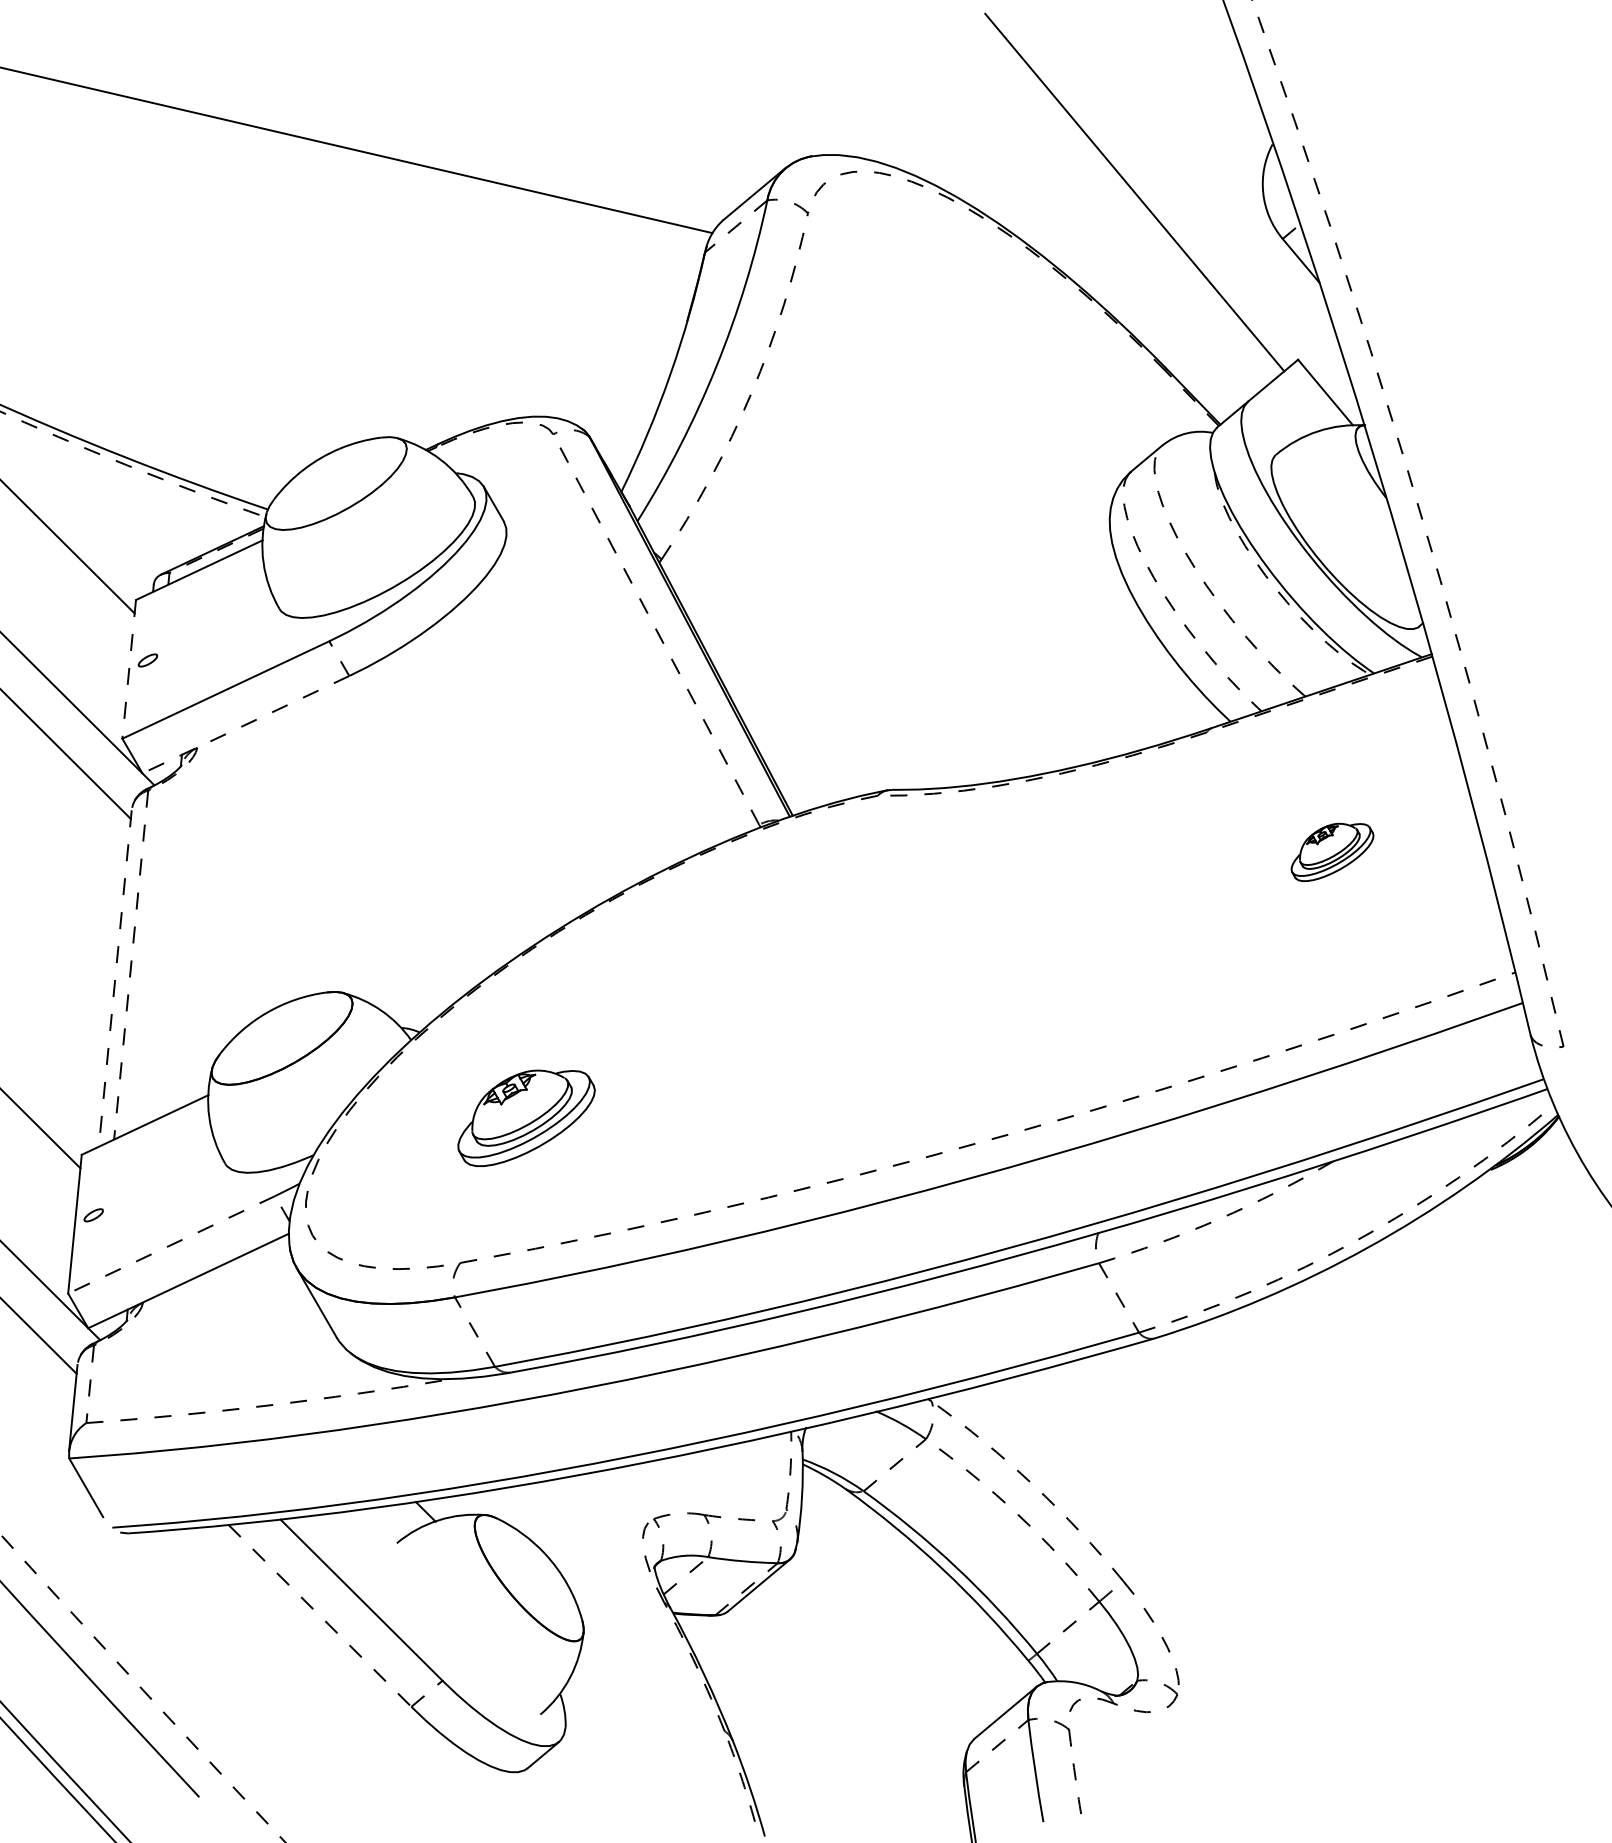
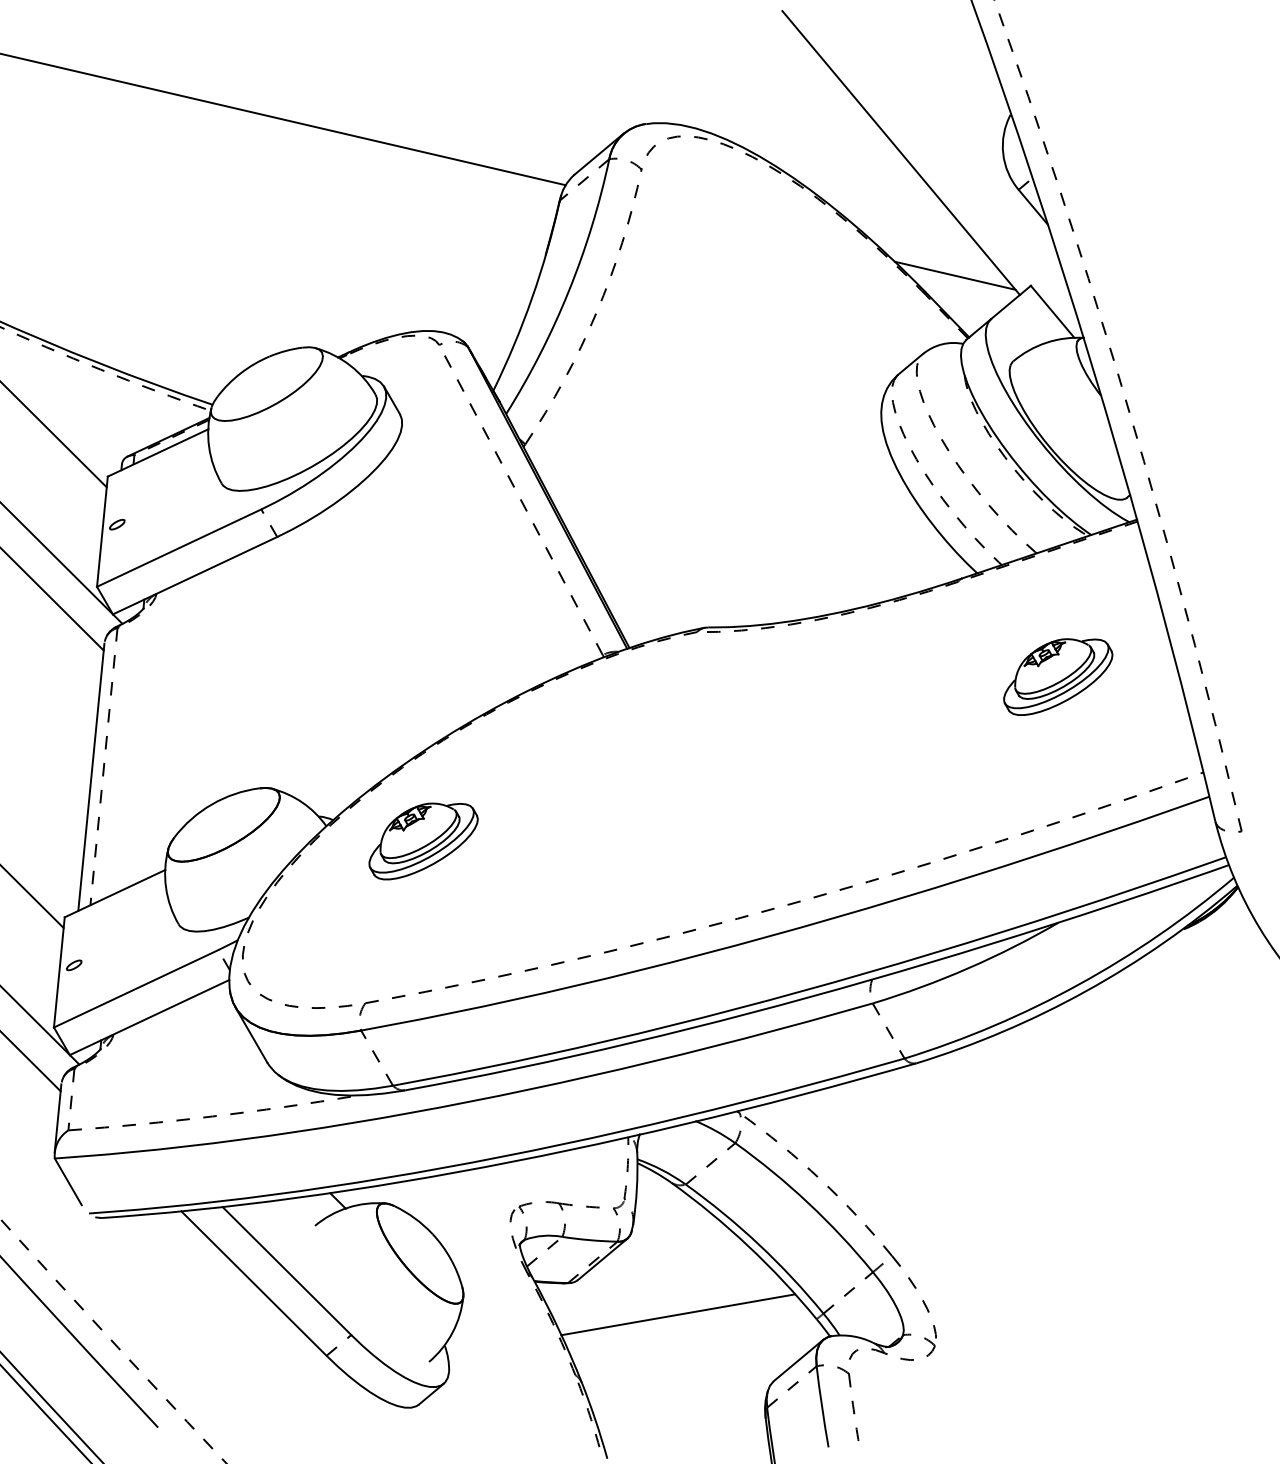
line: (1202, 346) -> (954, 275), added
line: (129, 669) -> (102, 531), dashed -> solid
line: (245, 724) -> (194, 575), dashed -> solid
part: (1332, 852) -> (1058, 677), size x1.67
line: (115, 979) -> (91, 778), dashed -> solid
part: (526, 1117) -> (423, 840), moved
arc: (1219, 1219) -> (968, 968), dashed -> solid
arc: (1358, 1239) -> (1078, 984), dashed -> solid
line: (171, 1245) -> (136, 989), dashed -> solid
arc: (1018, 1514) -> (808, 1203), dashed -> solid
line: (320, 1615) -> (254, 1283), dashed -> solid
line: (854, 1654) -> (678, 1314), added

